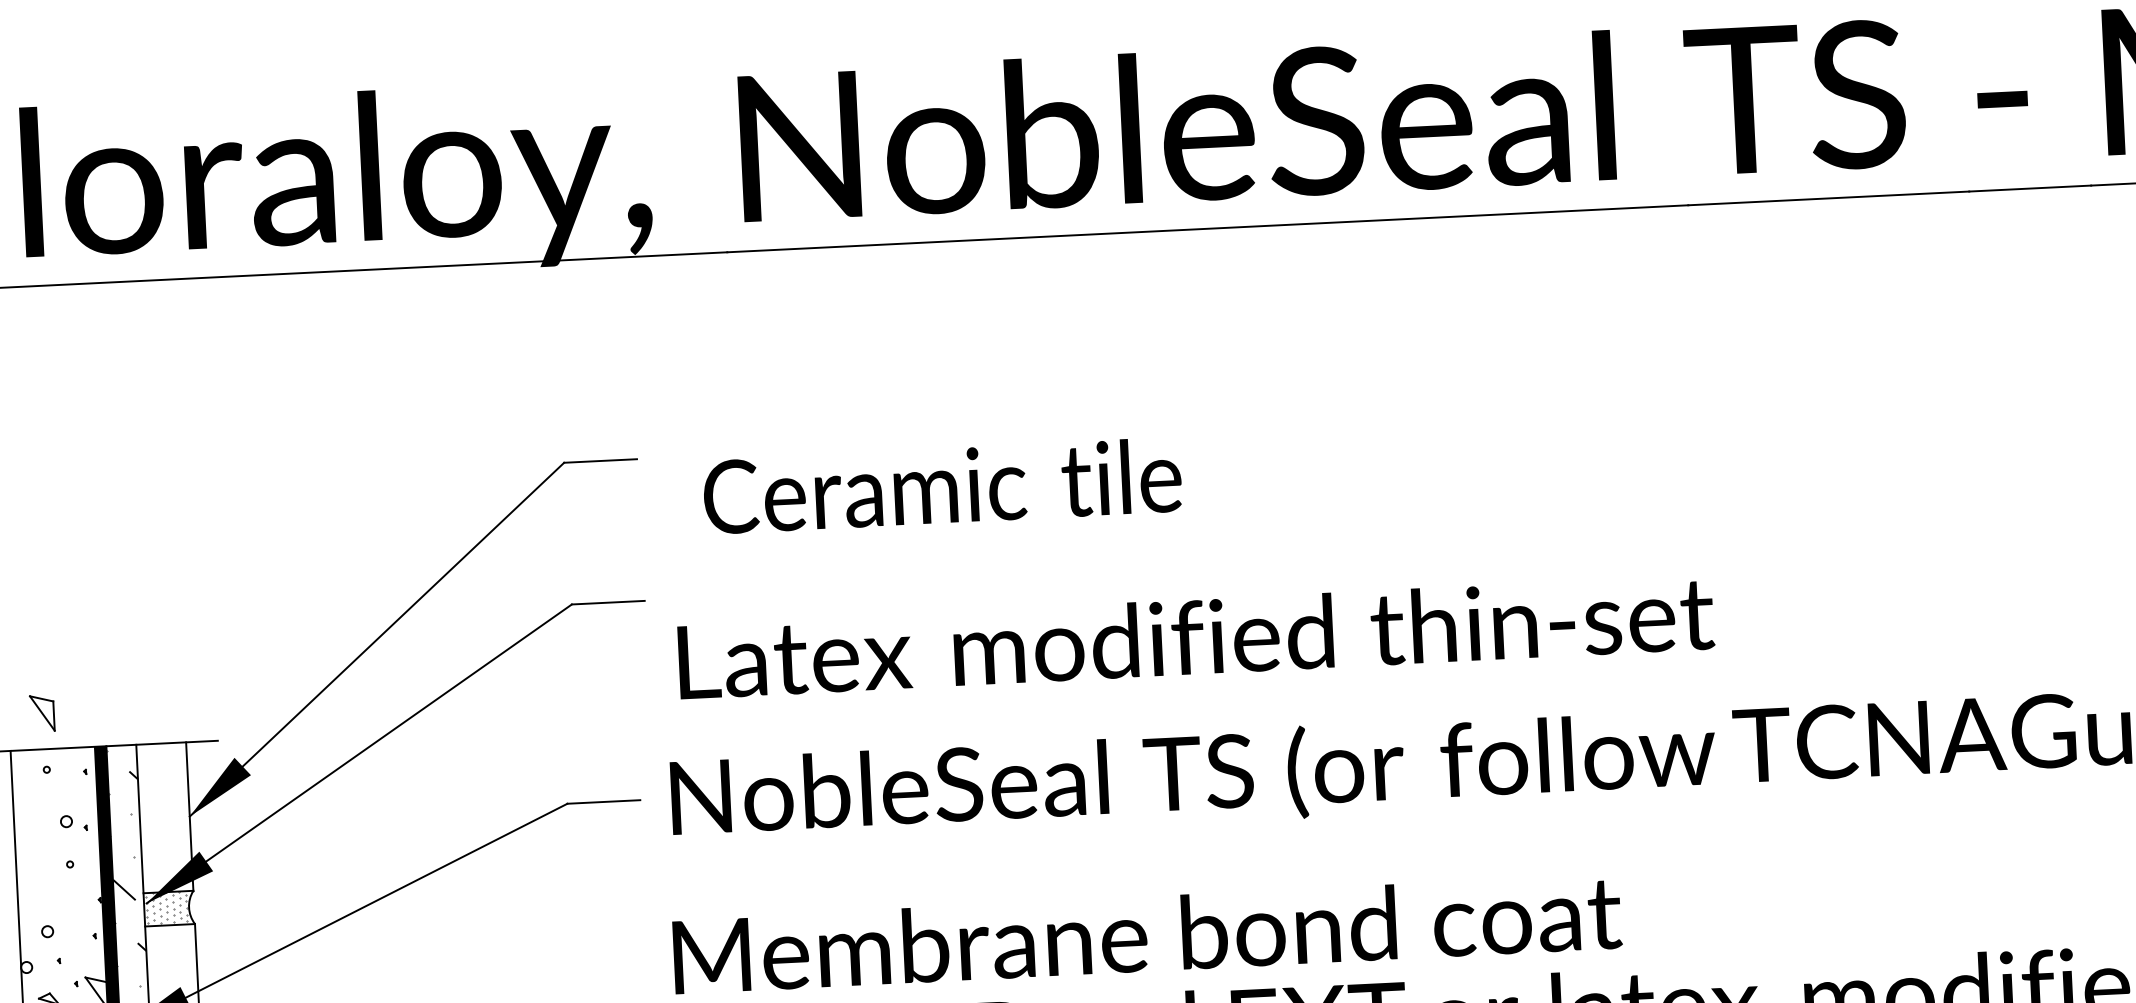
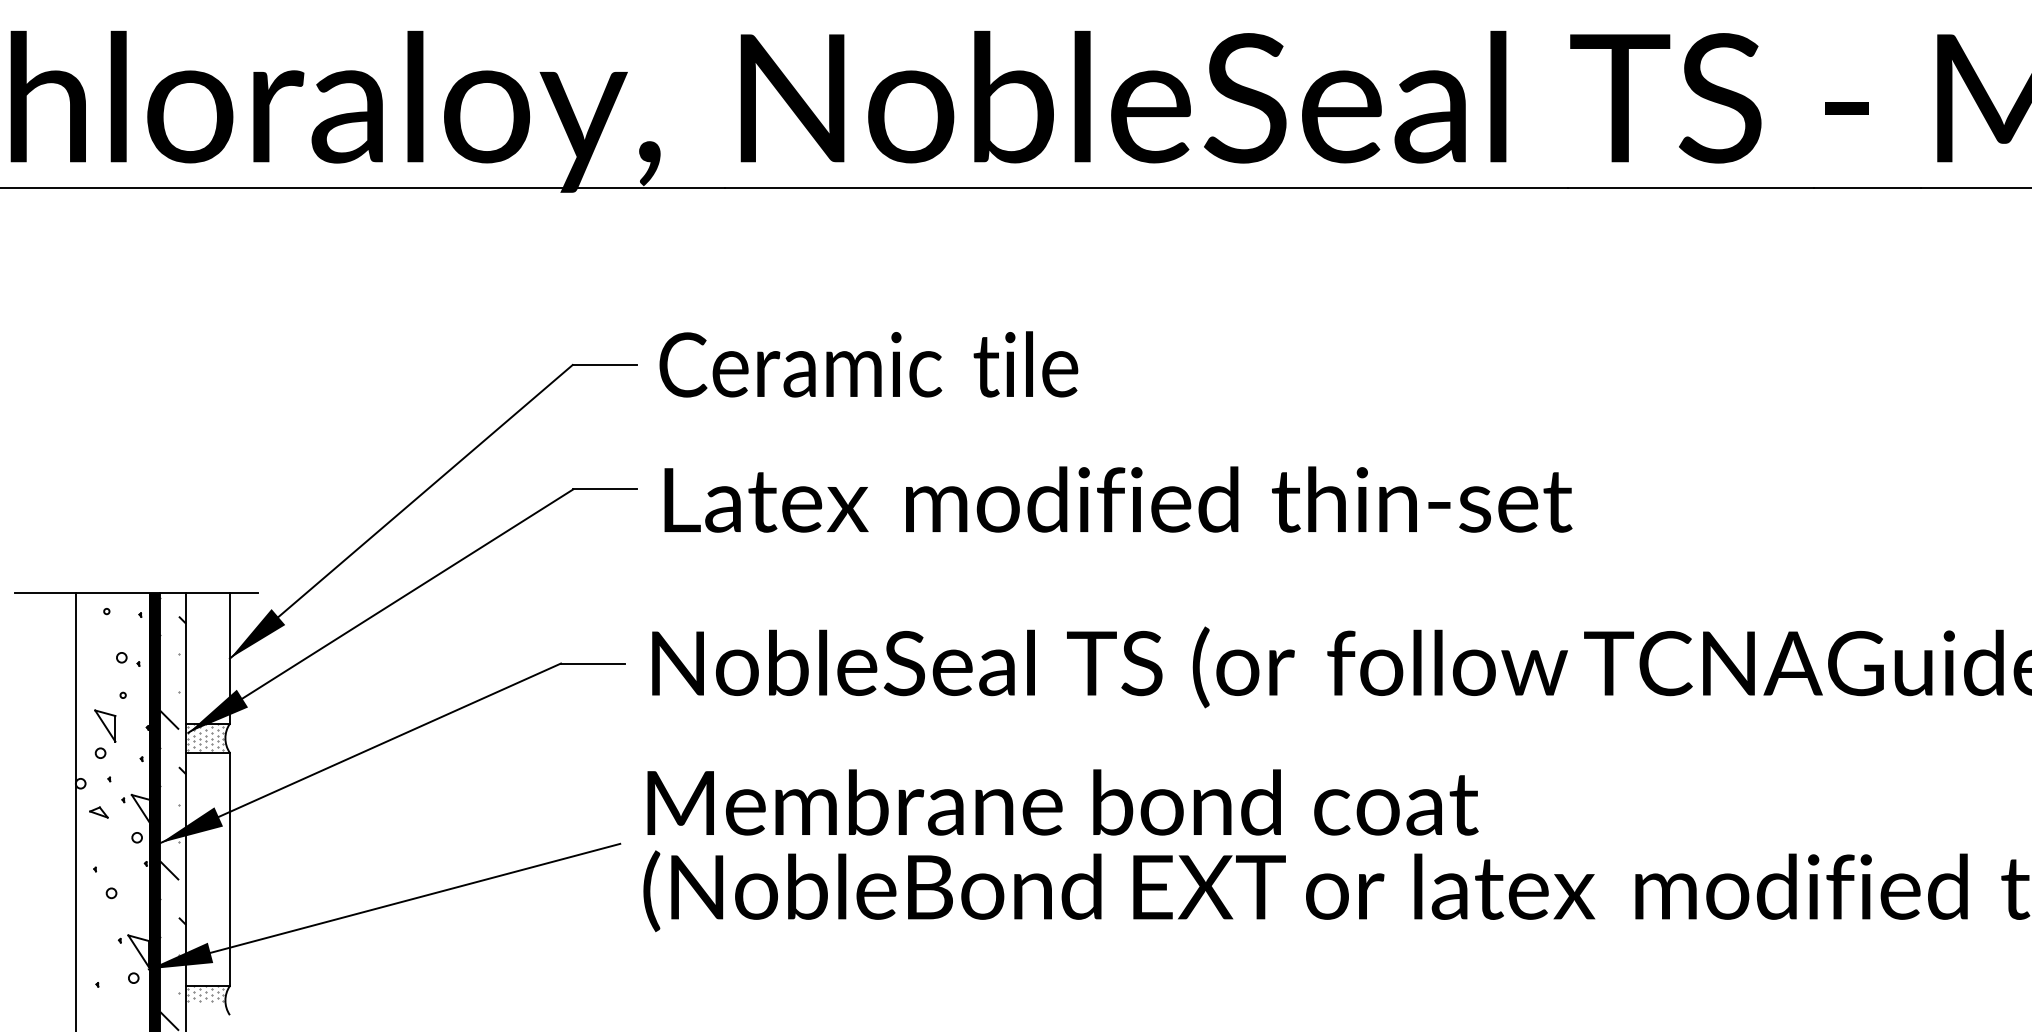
text: (942, 486) -> (868, 364), moved
text: (1196, 636) -> (1118, 499), moved
part: (42, 712) -> (105, 725), moved

